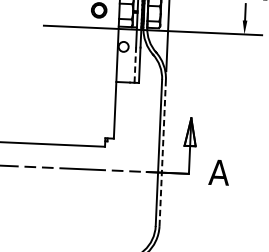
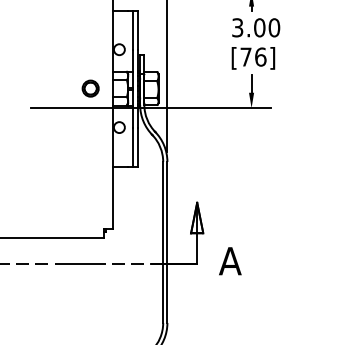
line: (135, 64) -> (133, 146), dashed -> solid
line: (162, 153) -> (167, 242), dashed -> solid

